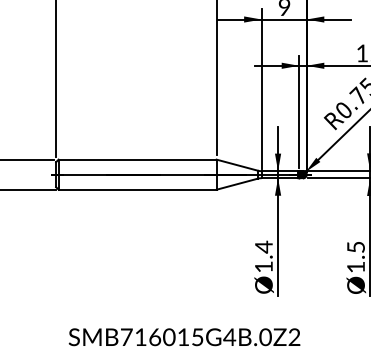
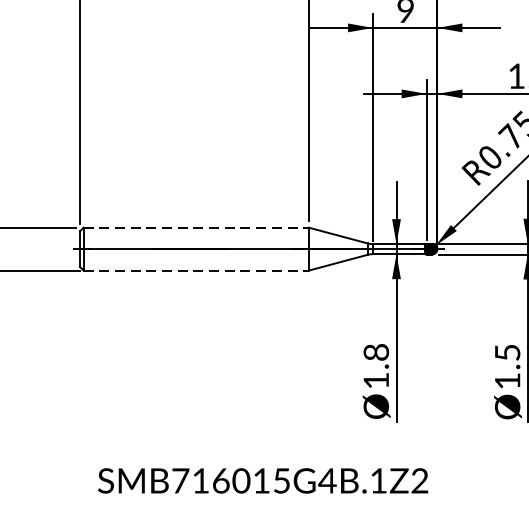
line: (138, 159) -> (197, 227), solid -> dashed
line: (138, 189) -> (197, 270), solid -> dashed
text: (263, 246) -> (375, 351), 1.4 -> 1.8
text: (265, 337) -> (378, 481), SMB716015G4B.0Z2 -> SMB716015G4B.1Z2

